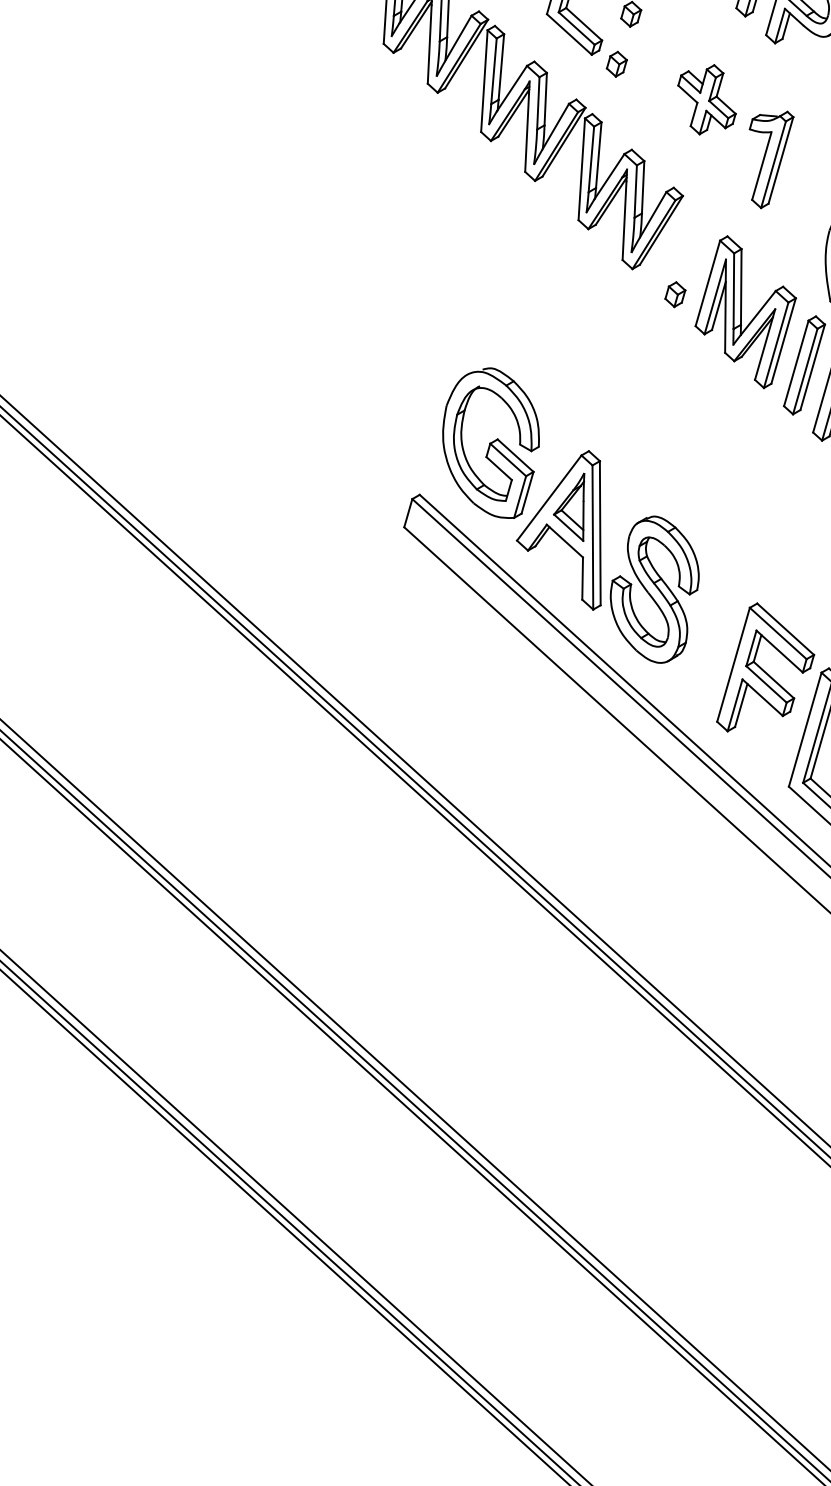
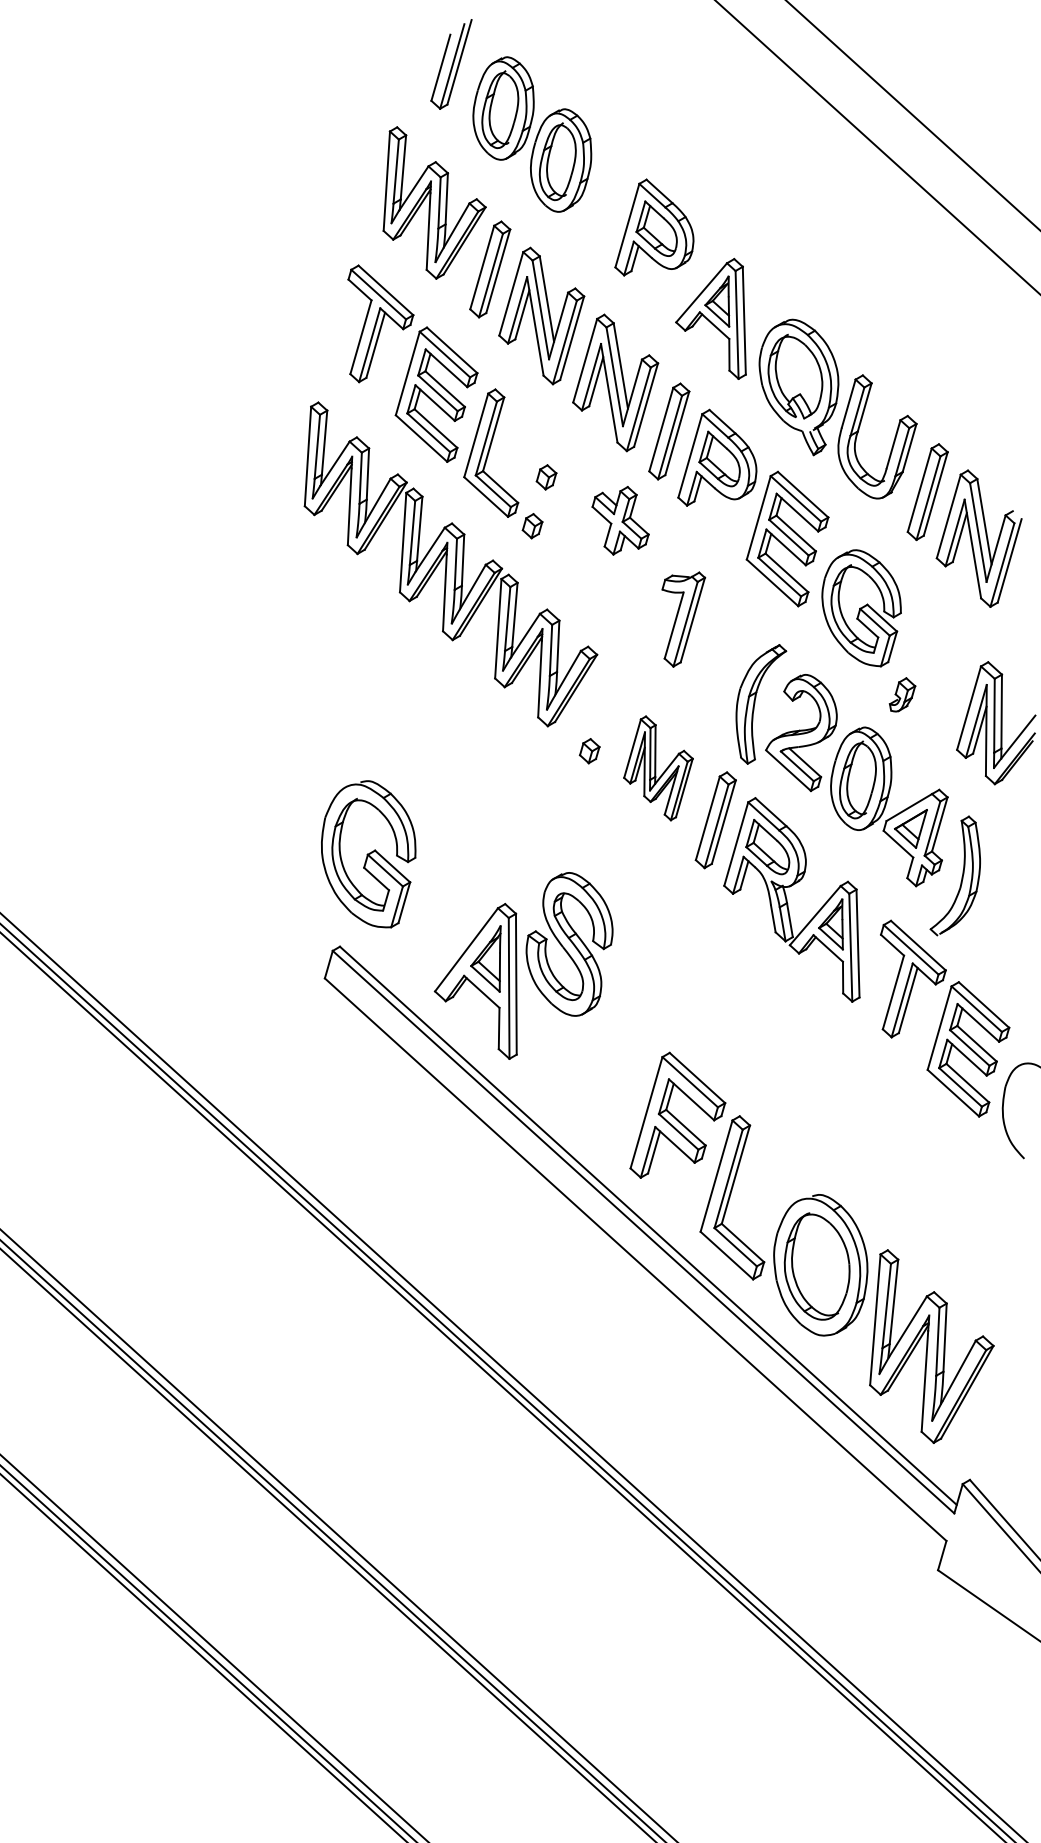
part: (706, 99) -> (620, 520), moved
part: (745, 312) -> (658, 768), size x0.7
part: (490, 443) -> (368, 854), moved
part: (654, 589) -> (569, 944), moved

